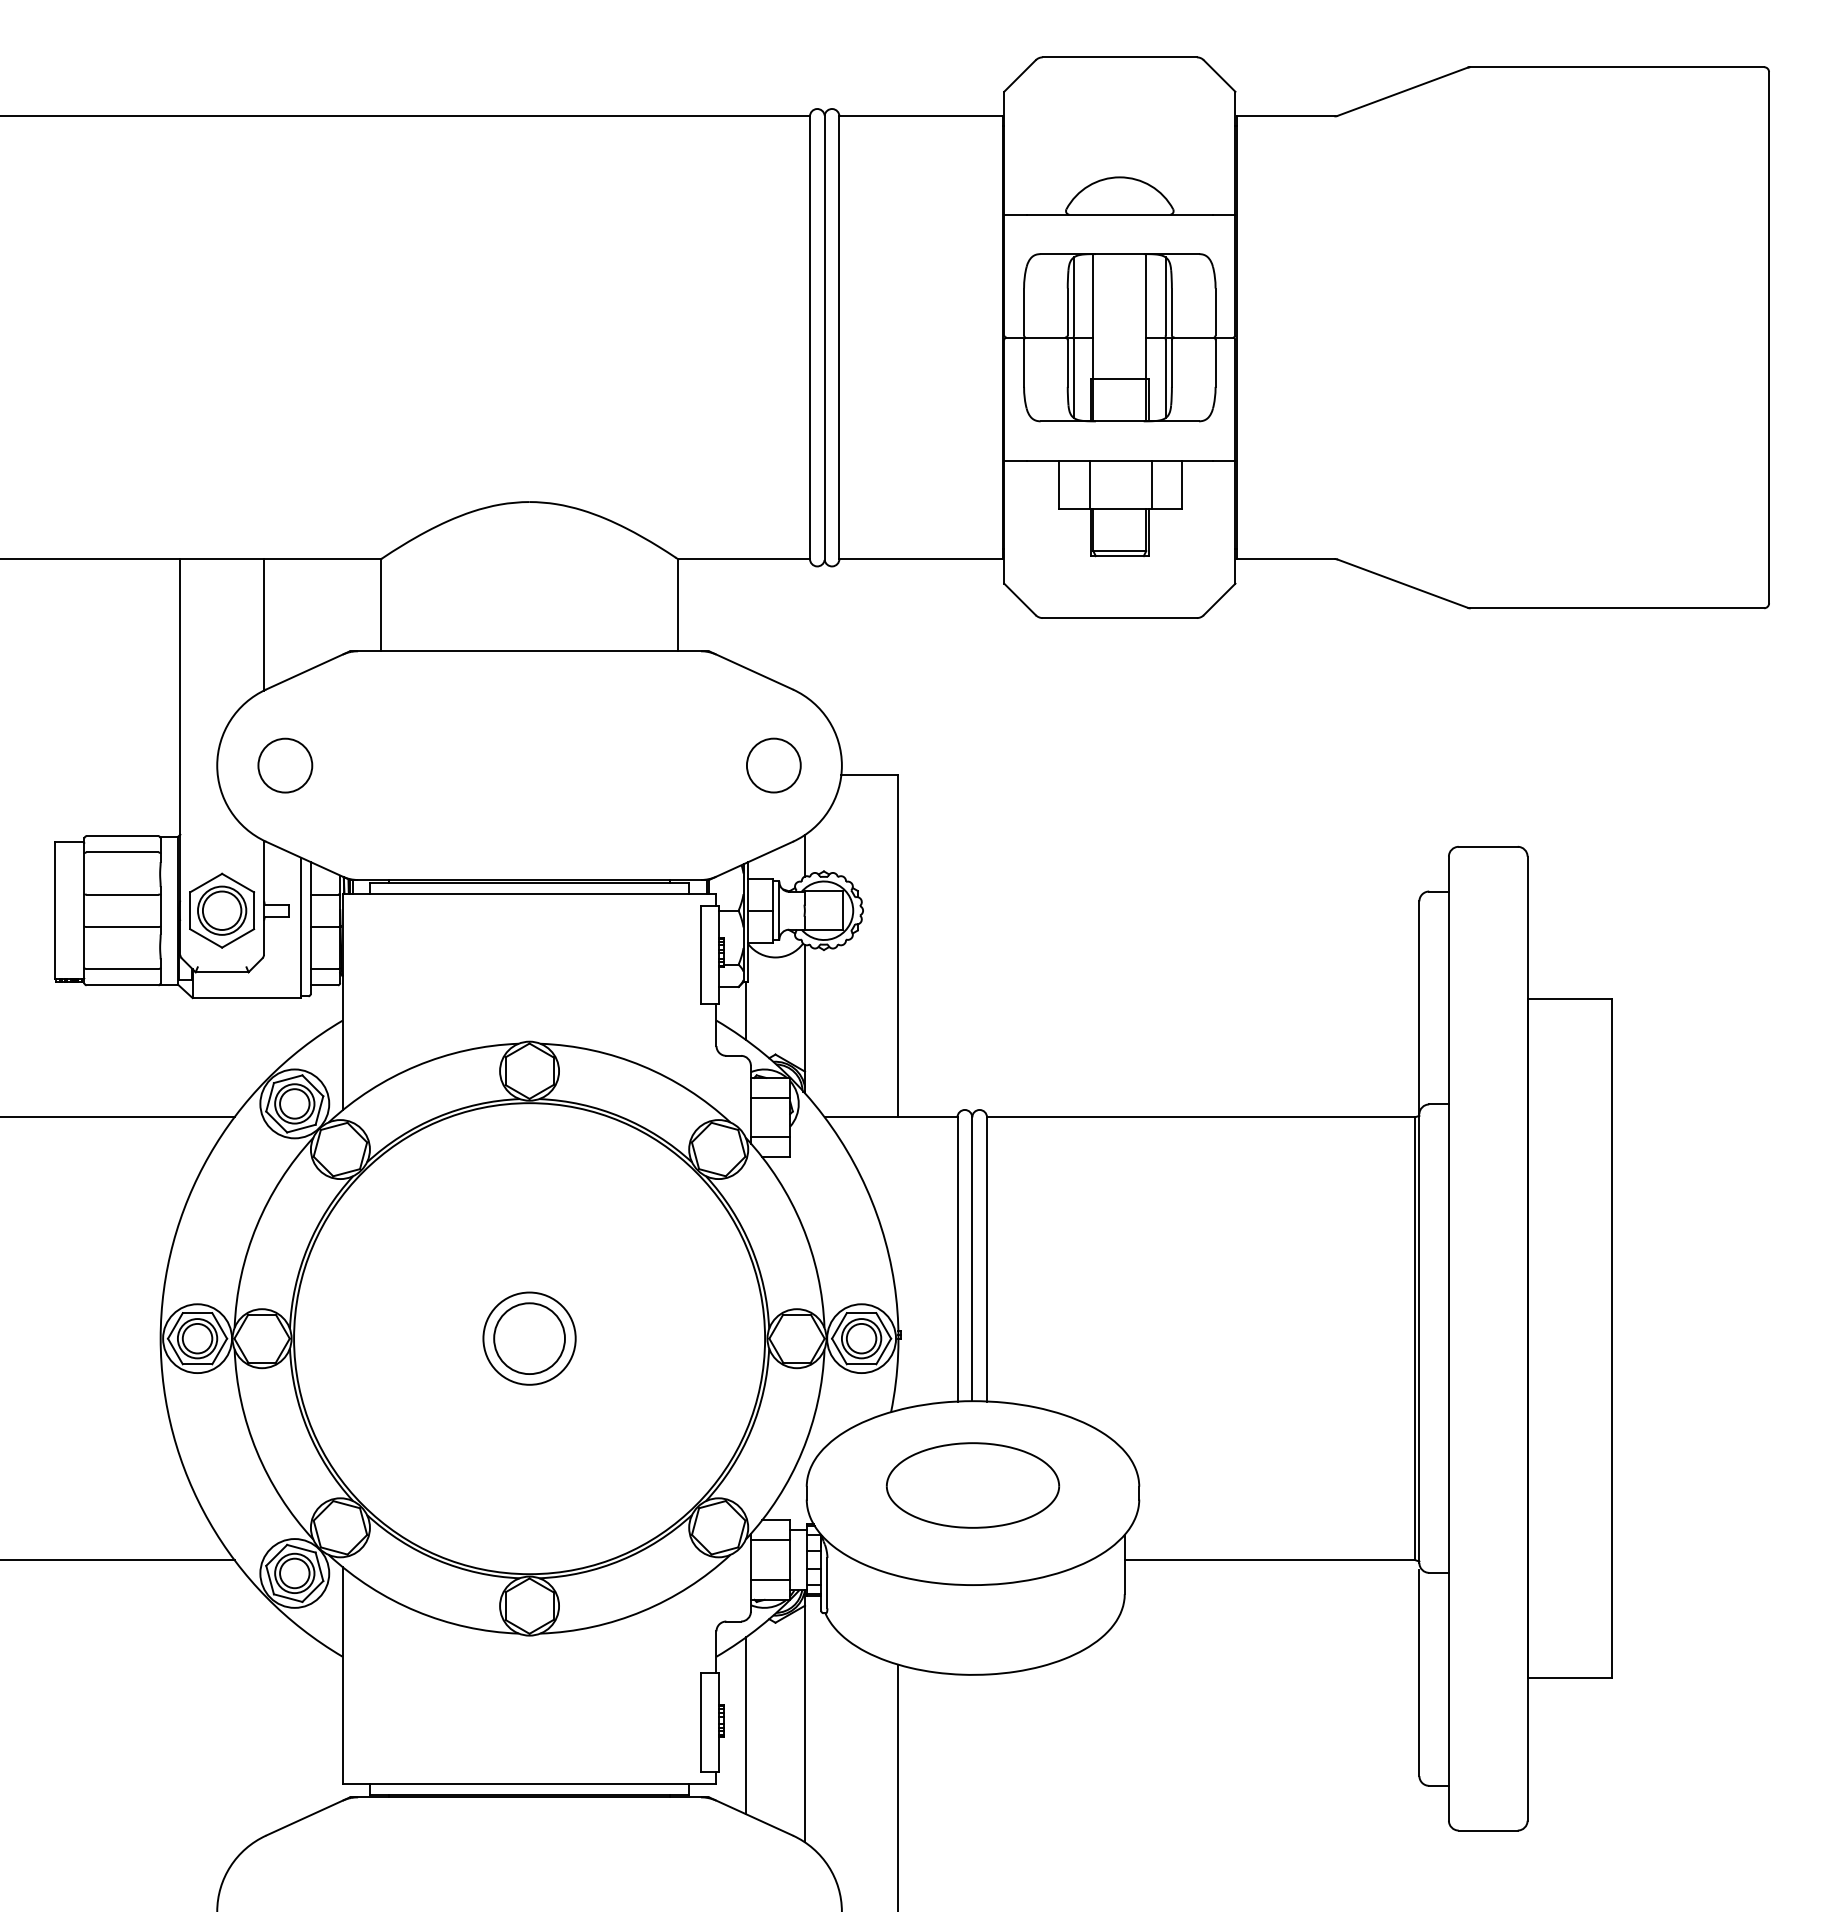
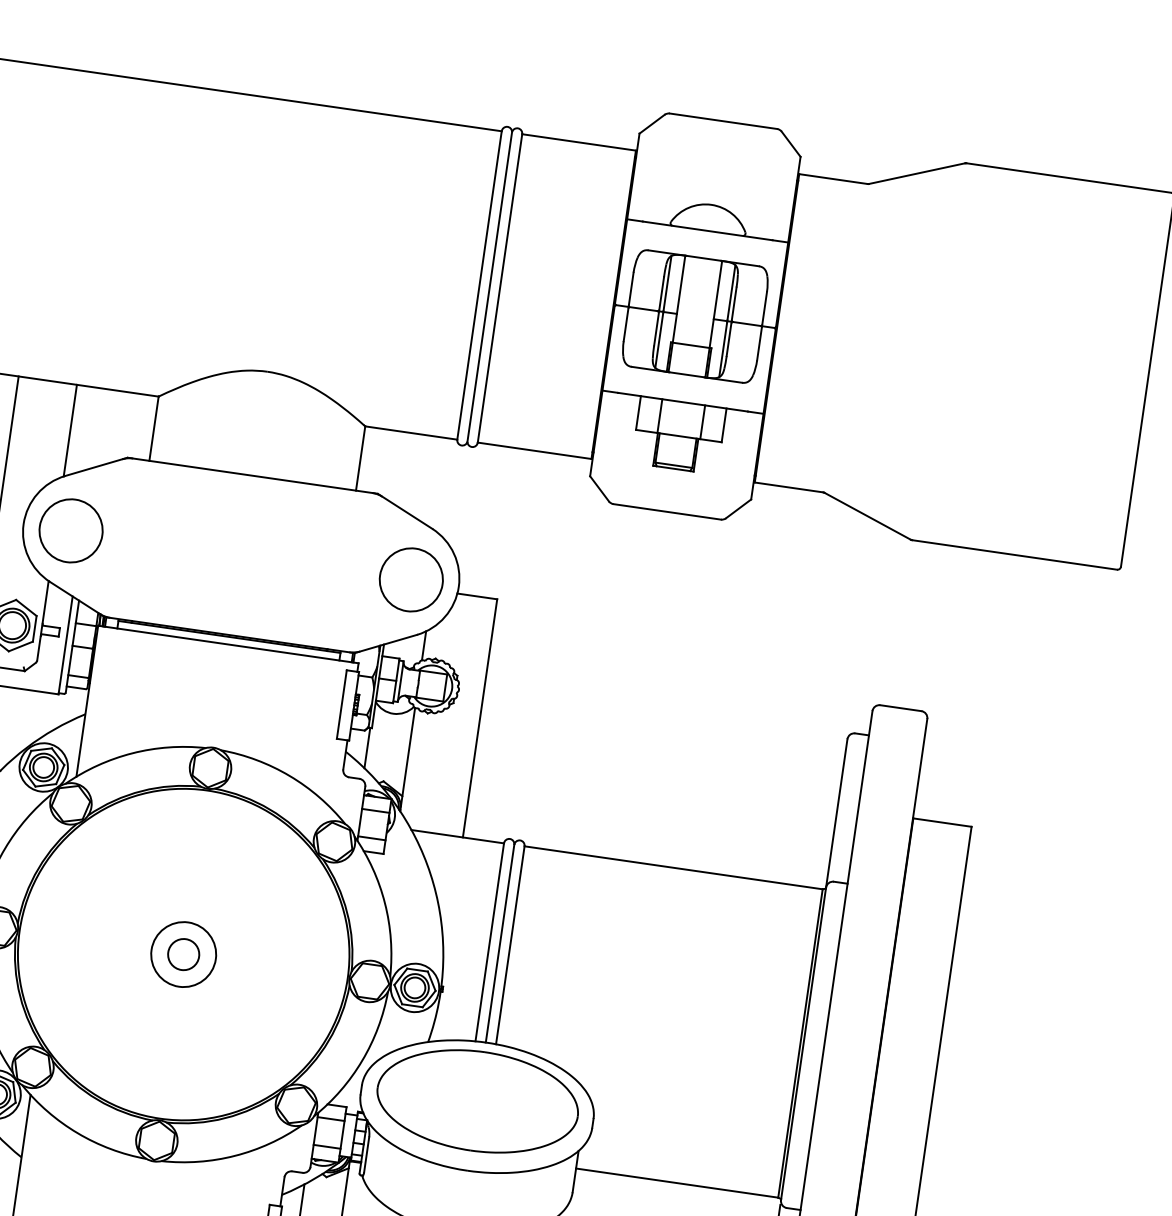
circle: (285, 765) -> (71, 530), size x1.67
circle: (773, 765) -> (411, 579), size x1.67
circle: (529, 1338) -> (183, 954), size x0.62
part: (972, 1485) -> (477, 1101), size x1.67

